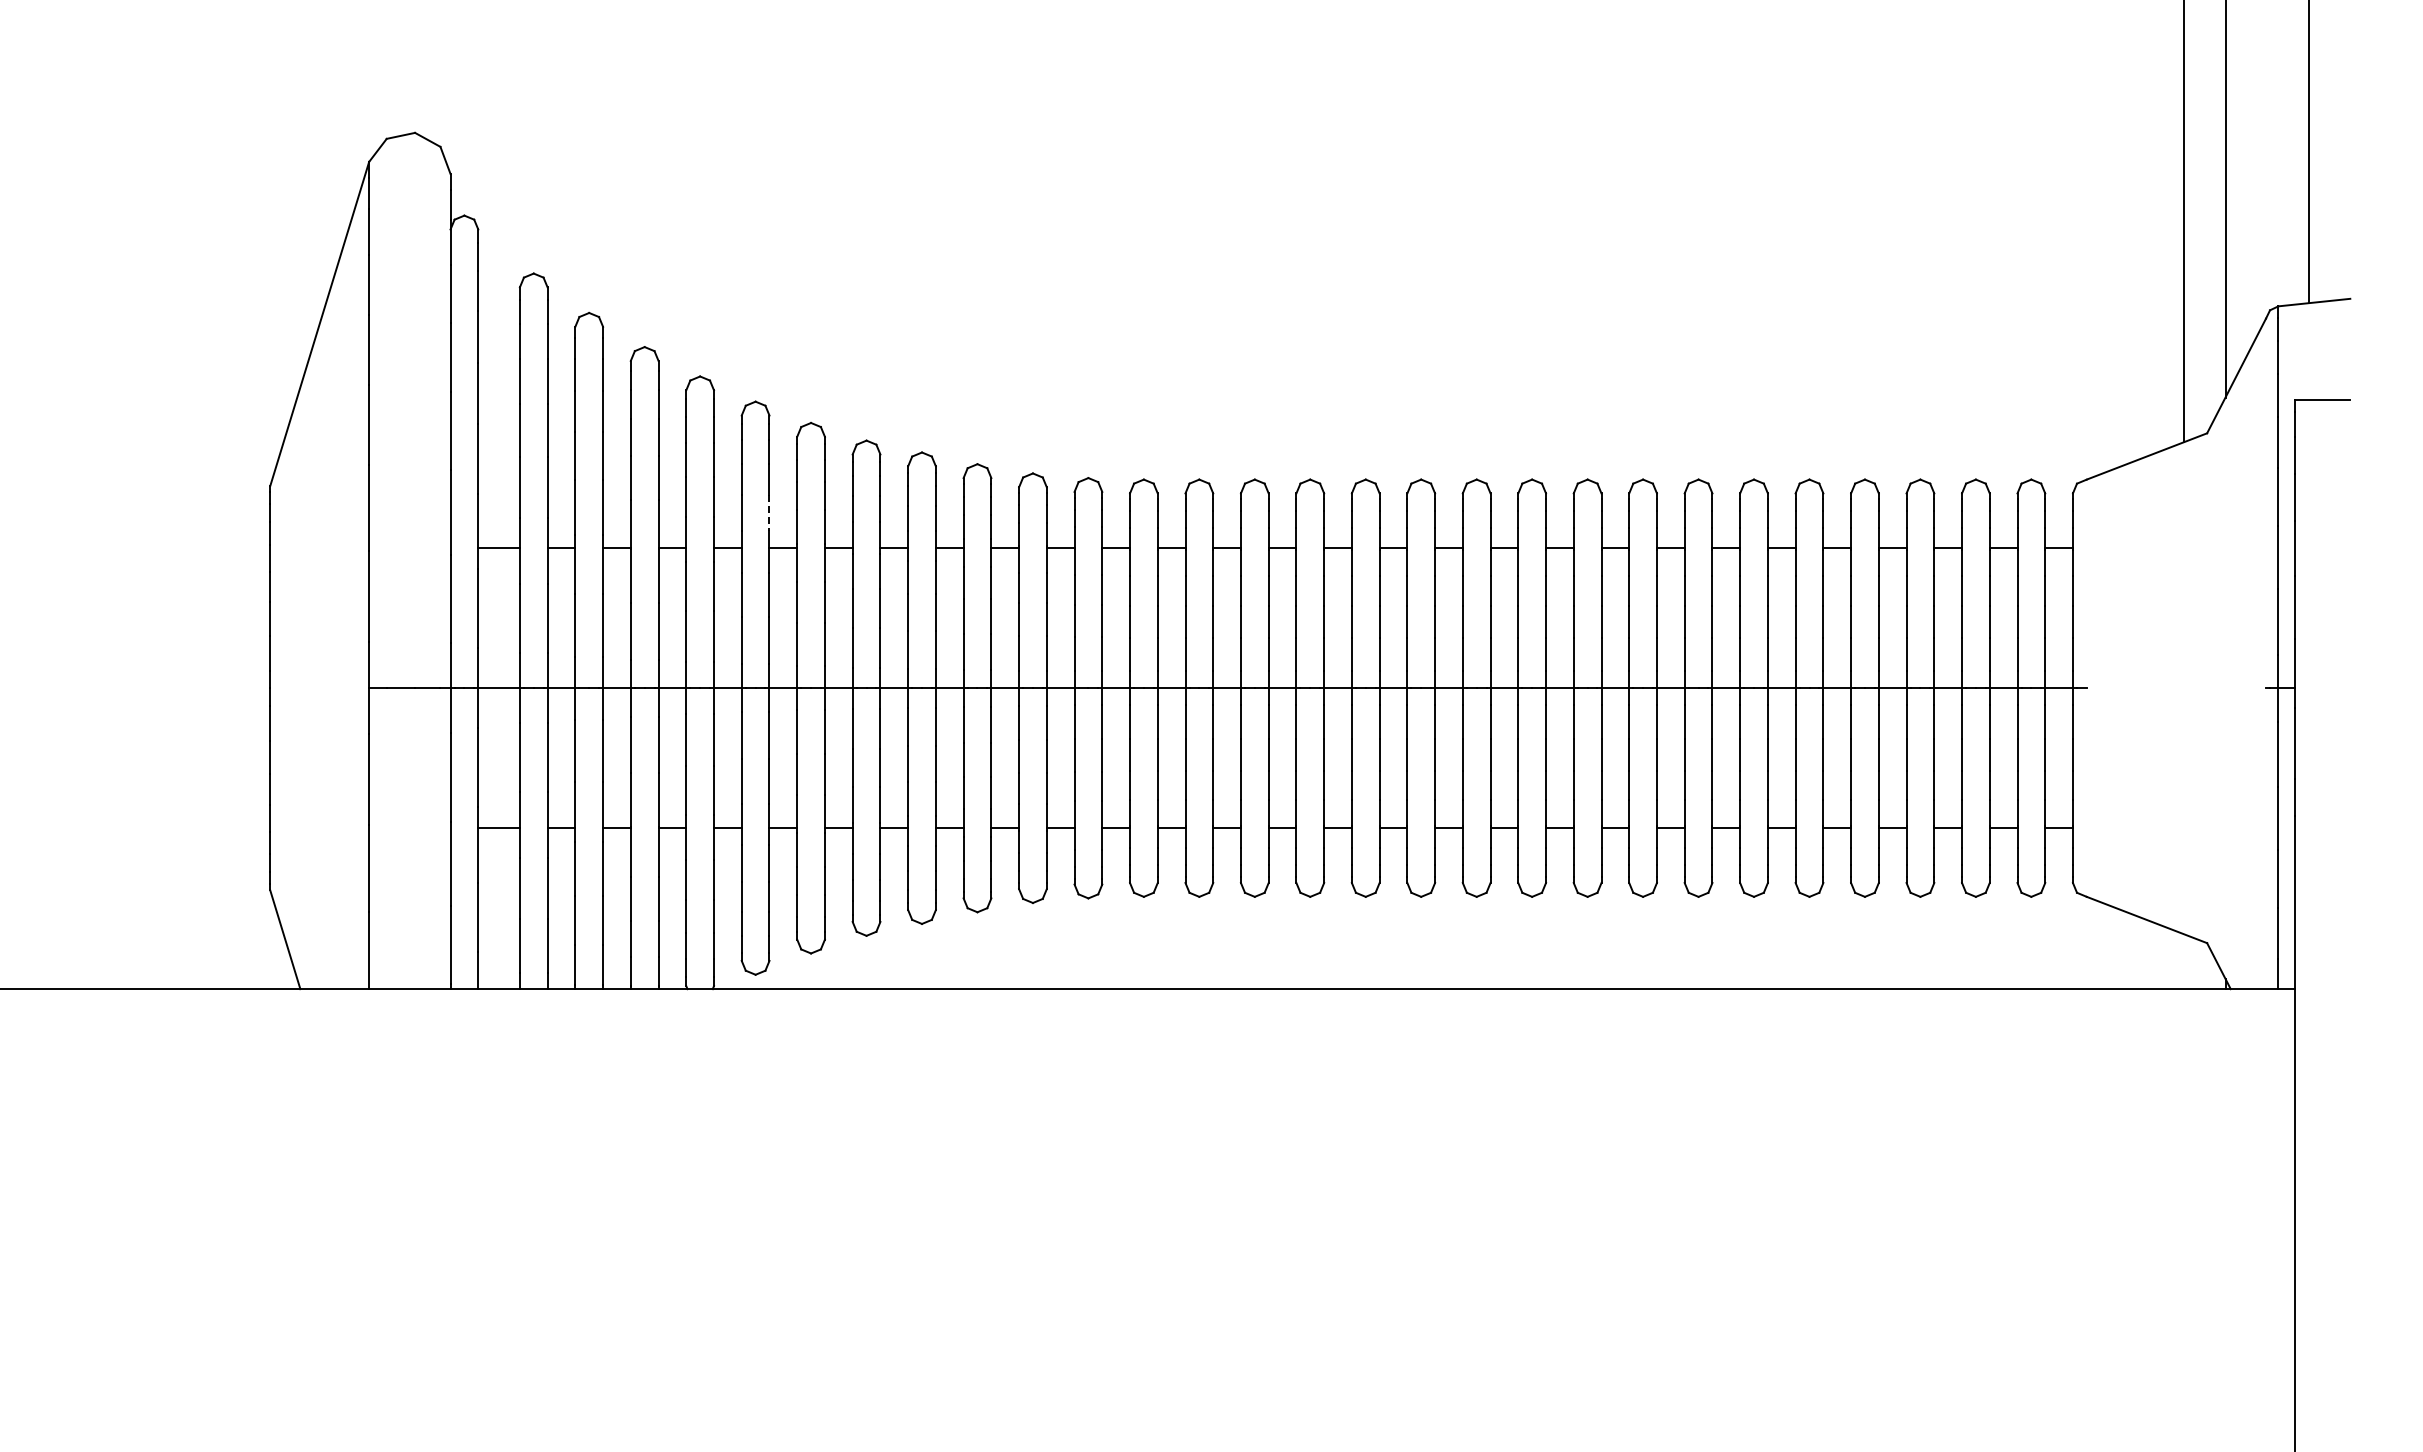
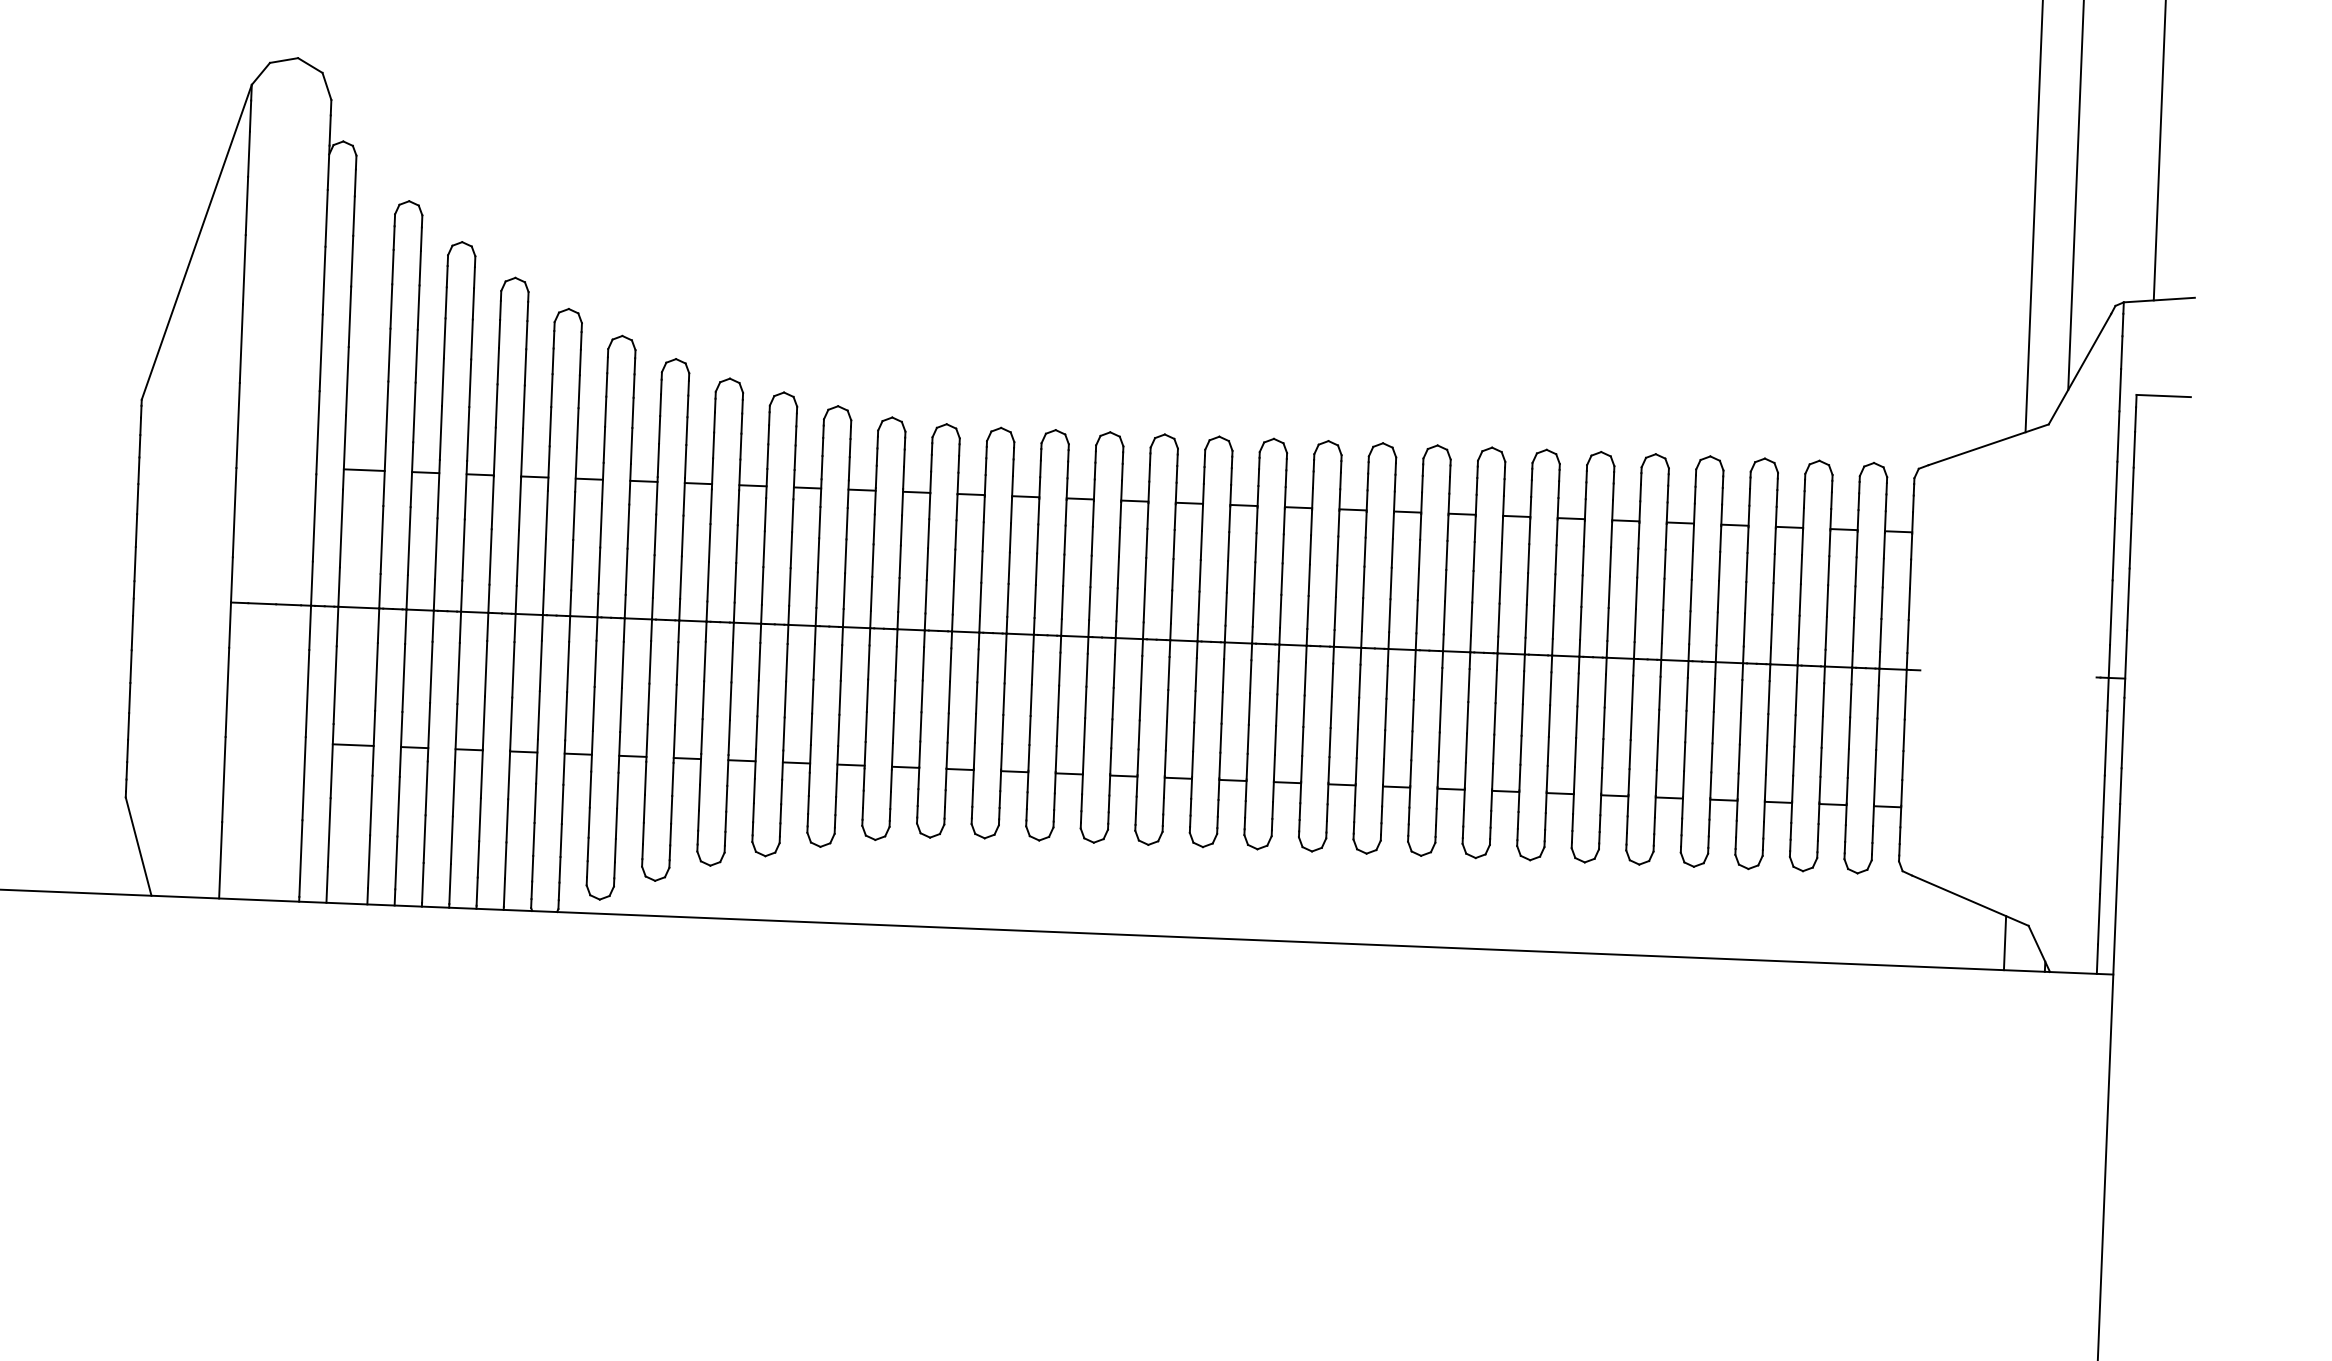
line: (769, 513) -> (631, 446), dashed -> solid
line: (2183, 961) -> (2004, 942), added

